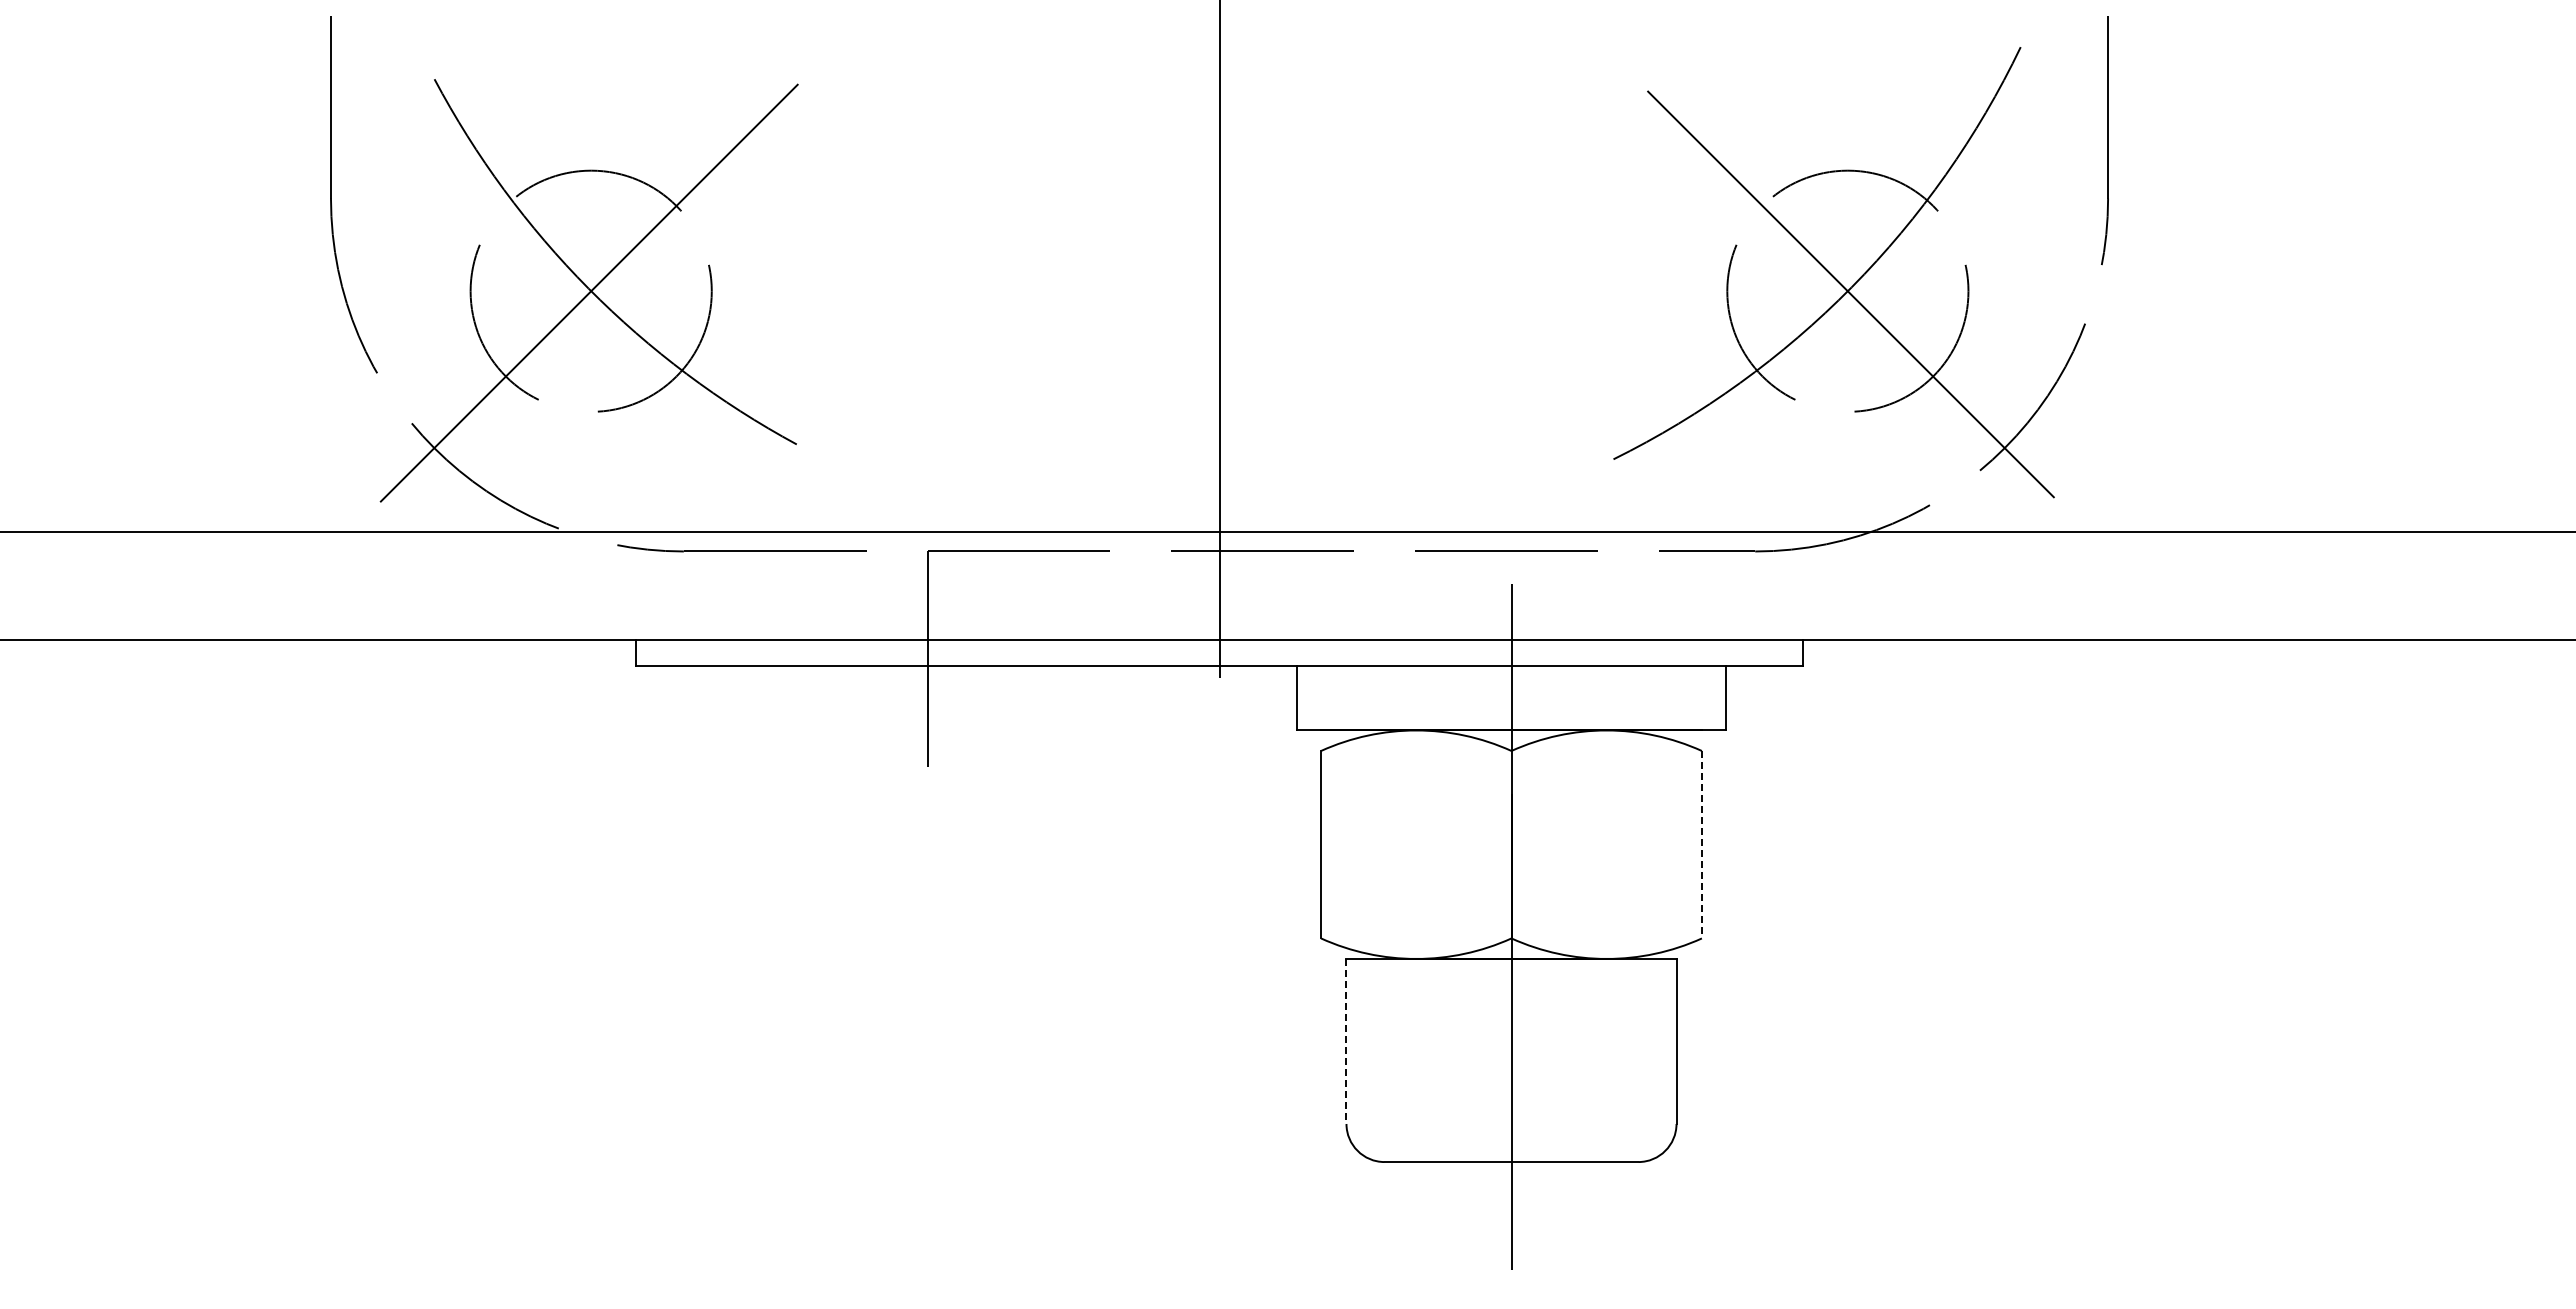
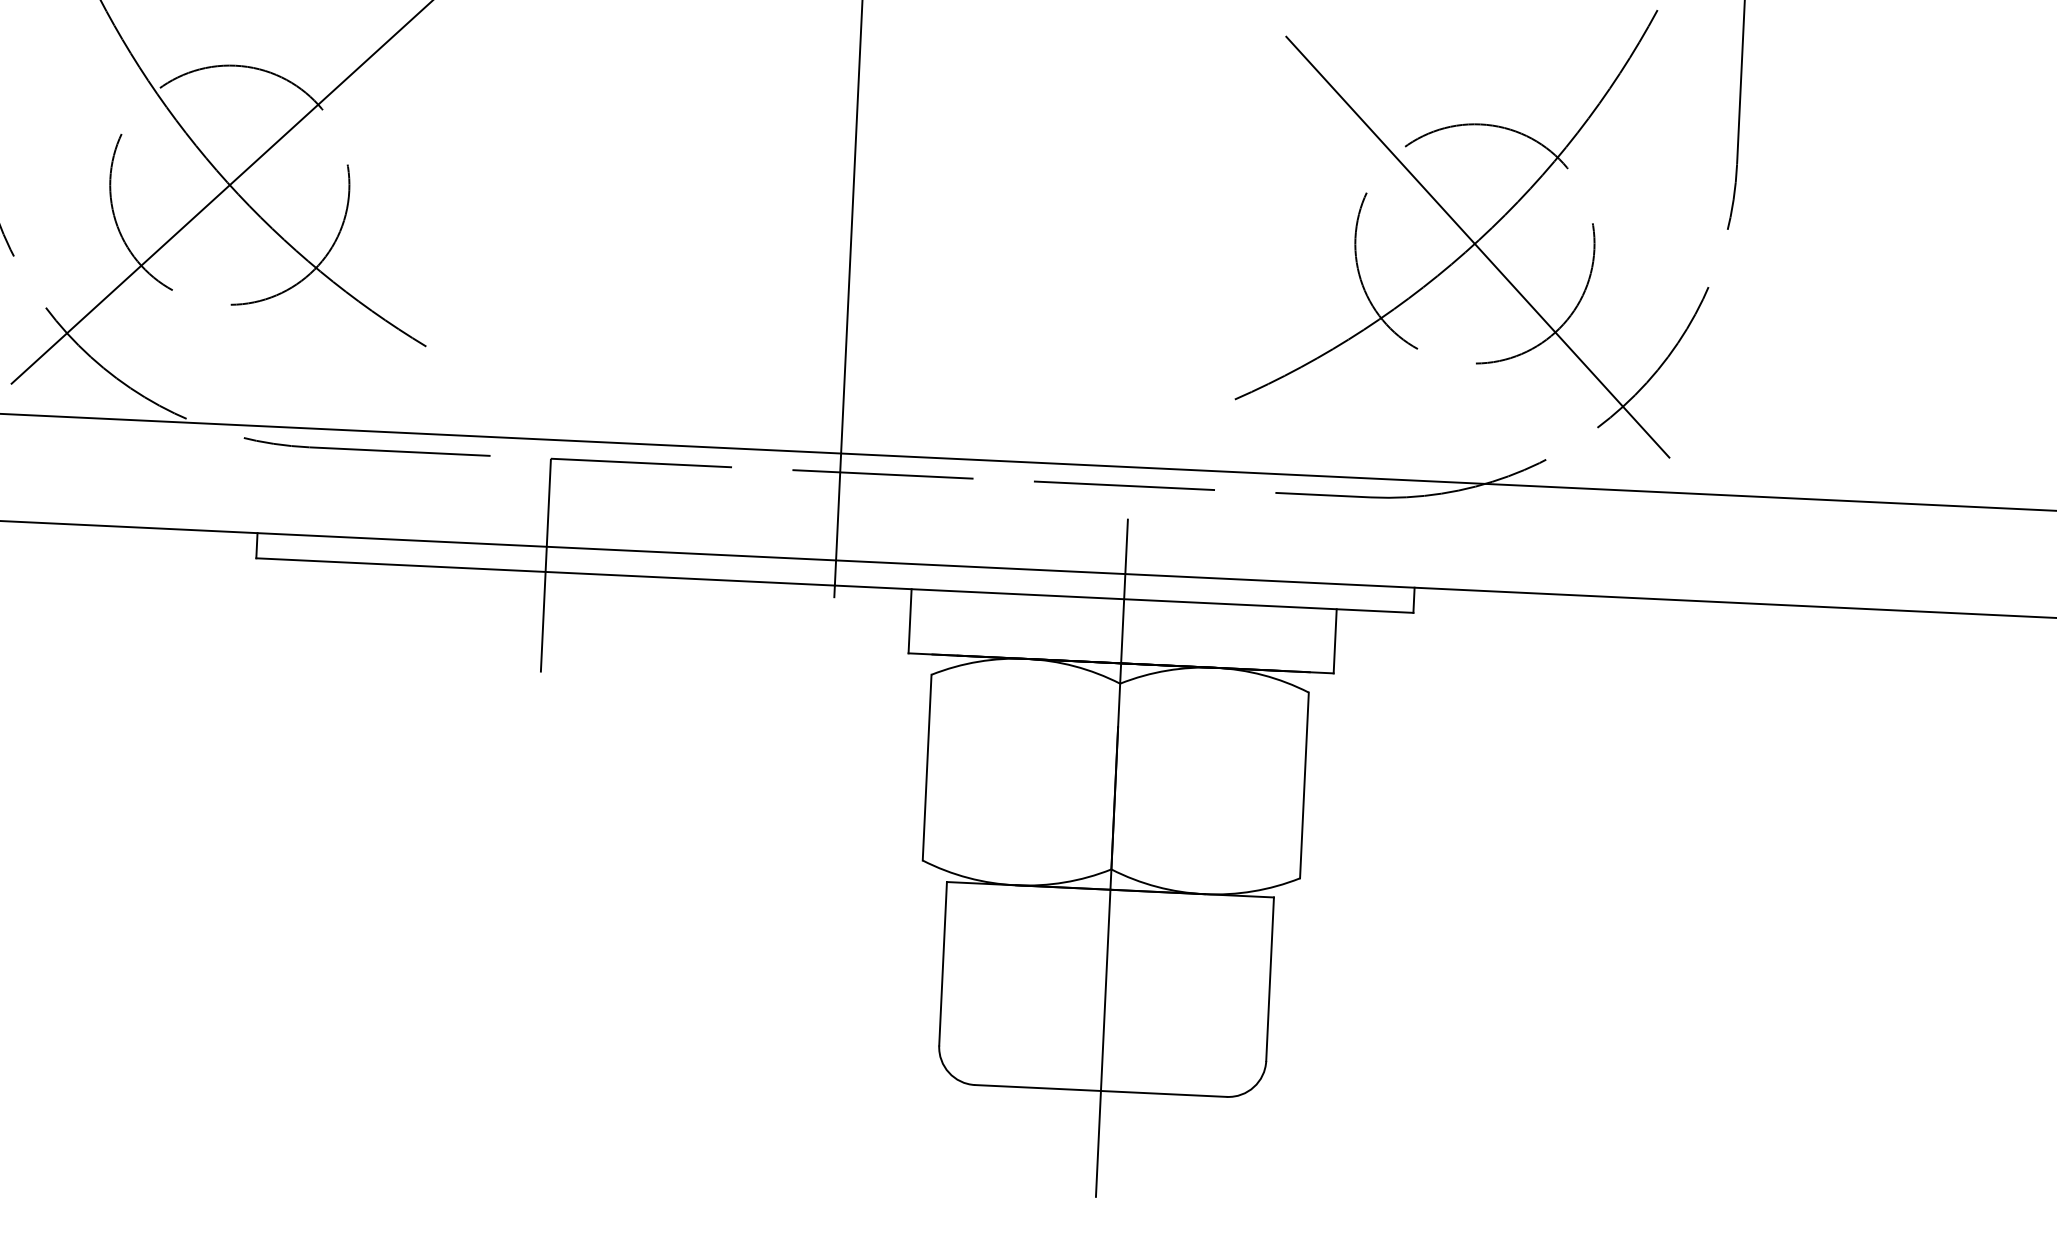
line: (1701, 844) -> (1304, 785), dashed -> solid
line: (1346, 1041) -> (943, 963), dashed -> solid

